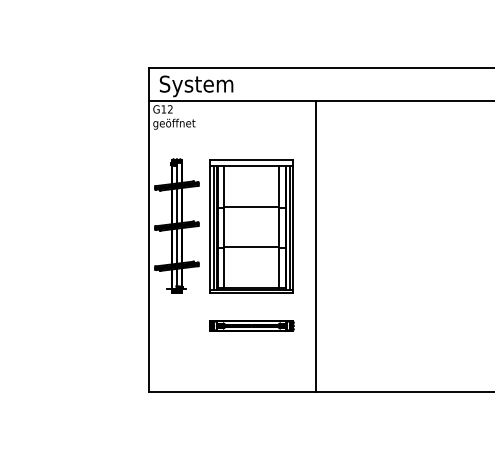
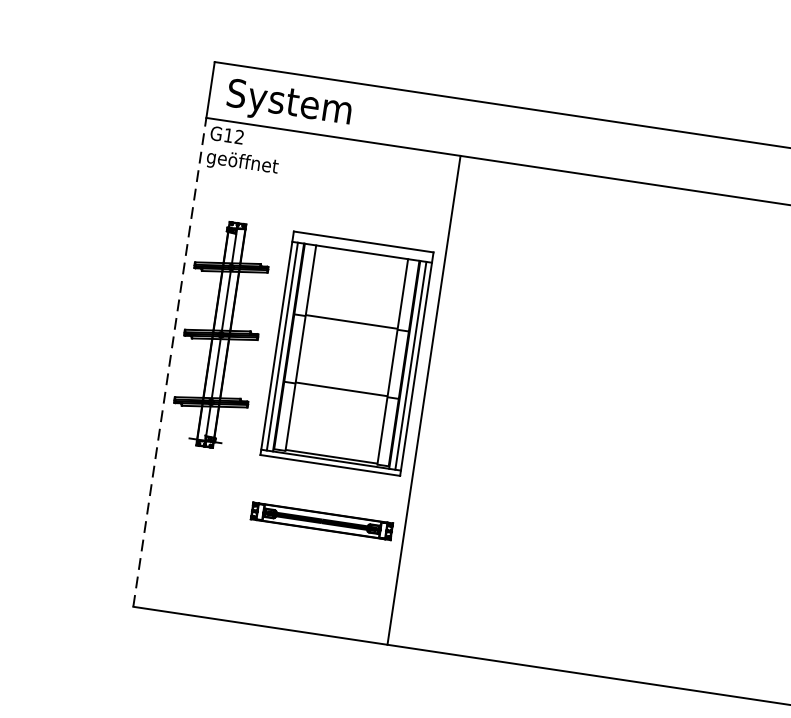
line: (149, 246) -> (170, 362), solid -> dashed
line: (315, 246) -> (423, 400), moved

